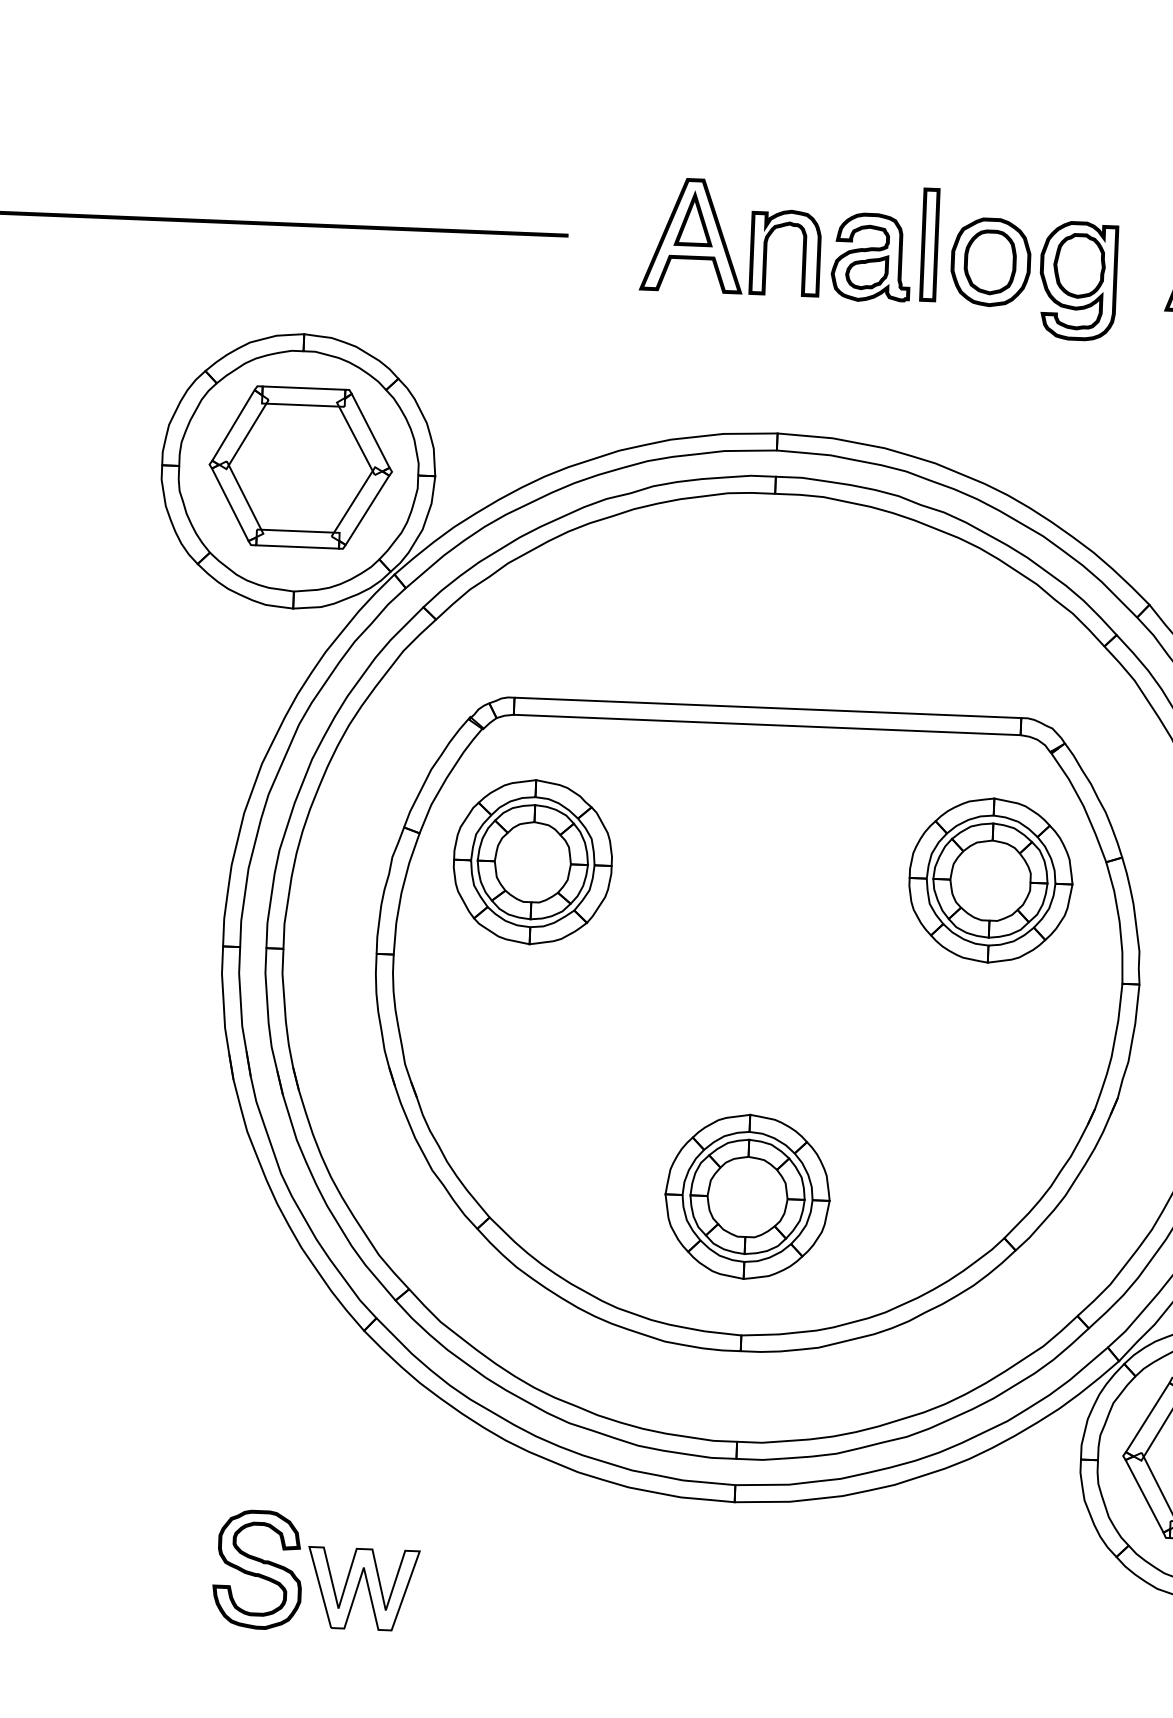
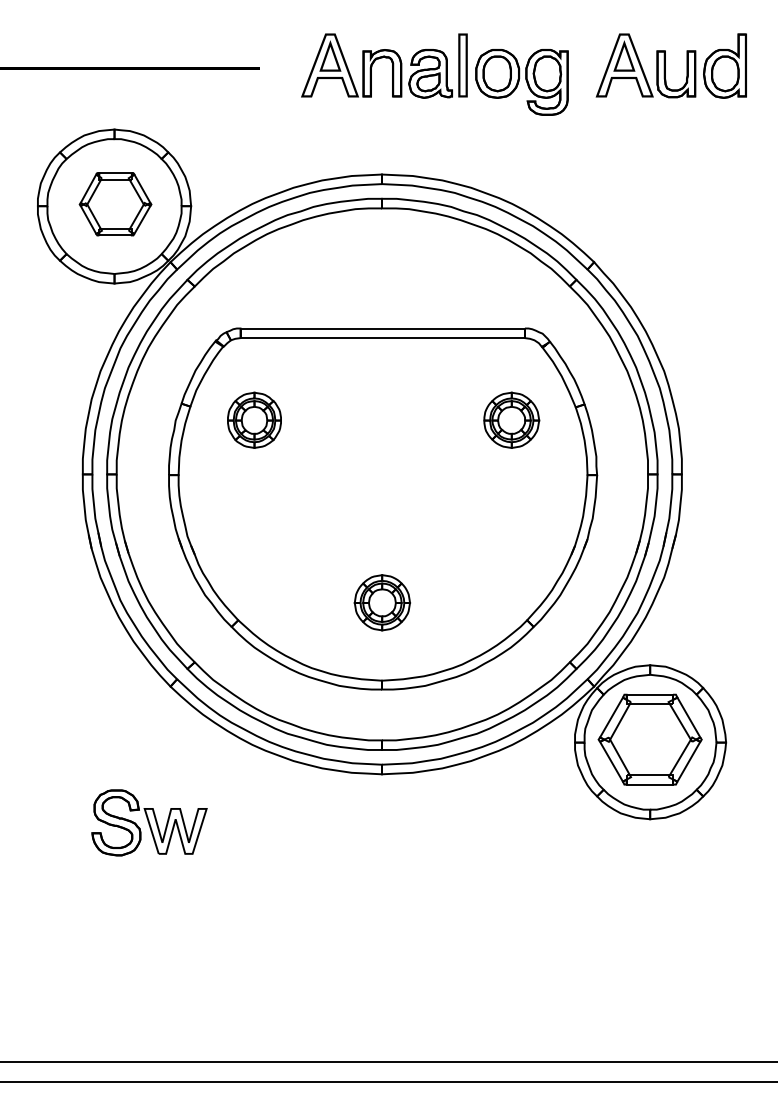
part: (300, 465) -> (115, 203), size x0.7
part: (532, 862) -> (254, 420), size x0.6
part: (990, 881) -> (511, 420), size x0.6
part: (747, 1196) -> (382, 602), size x0.6

